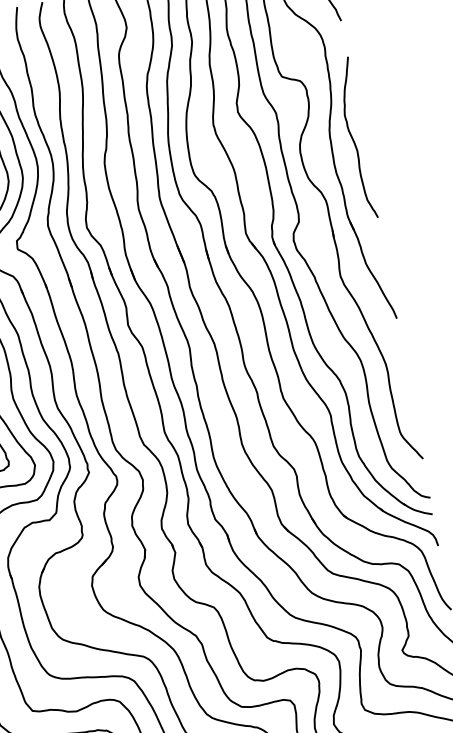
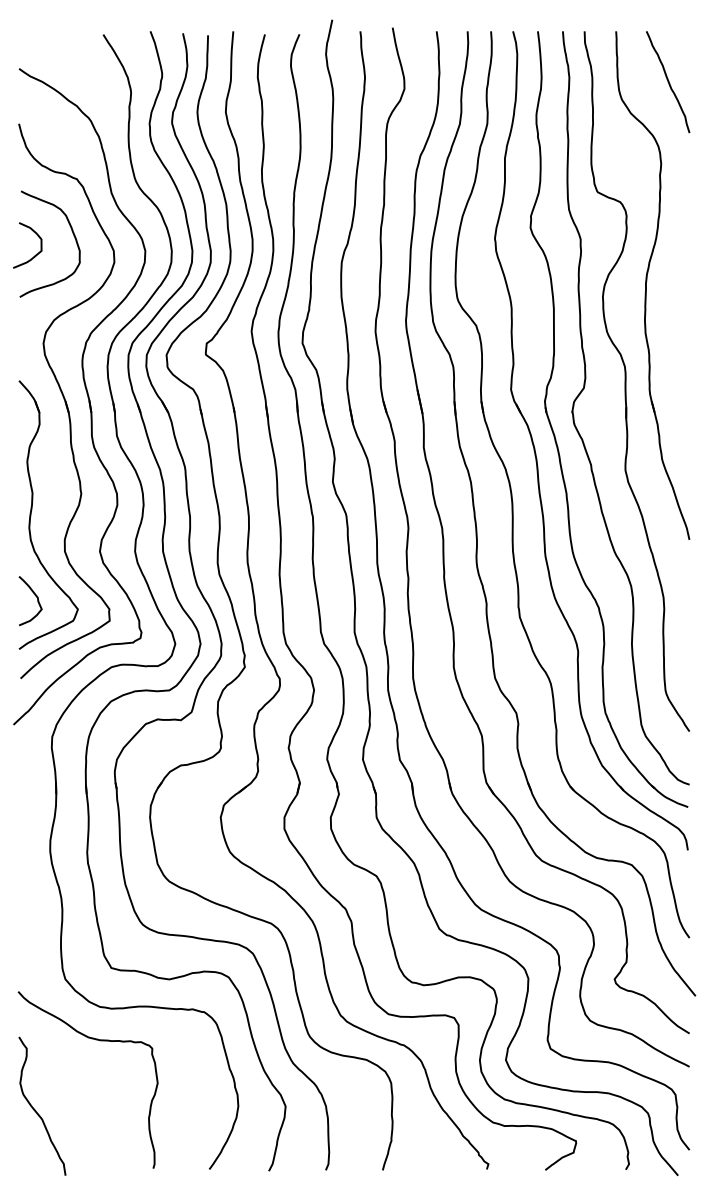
curve: (353, 138) -> (676, 291), removed

